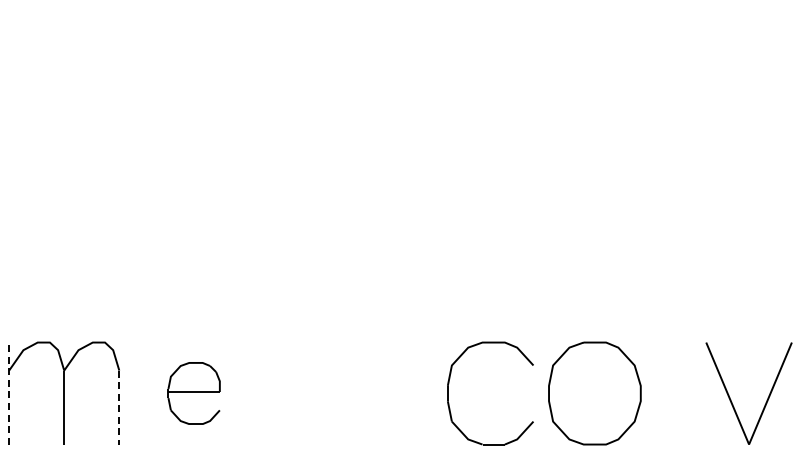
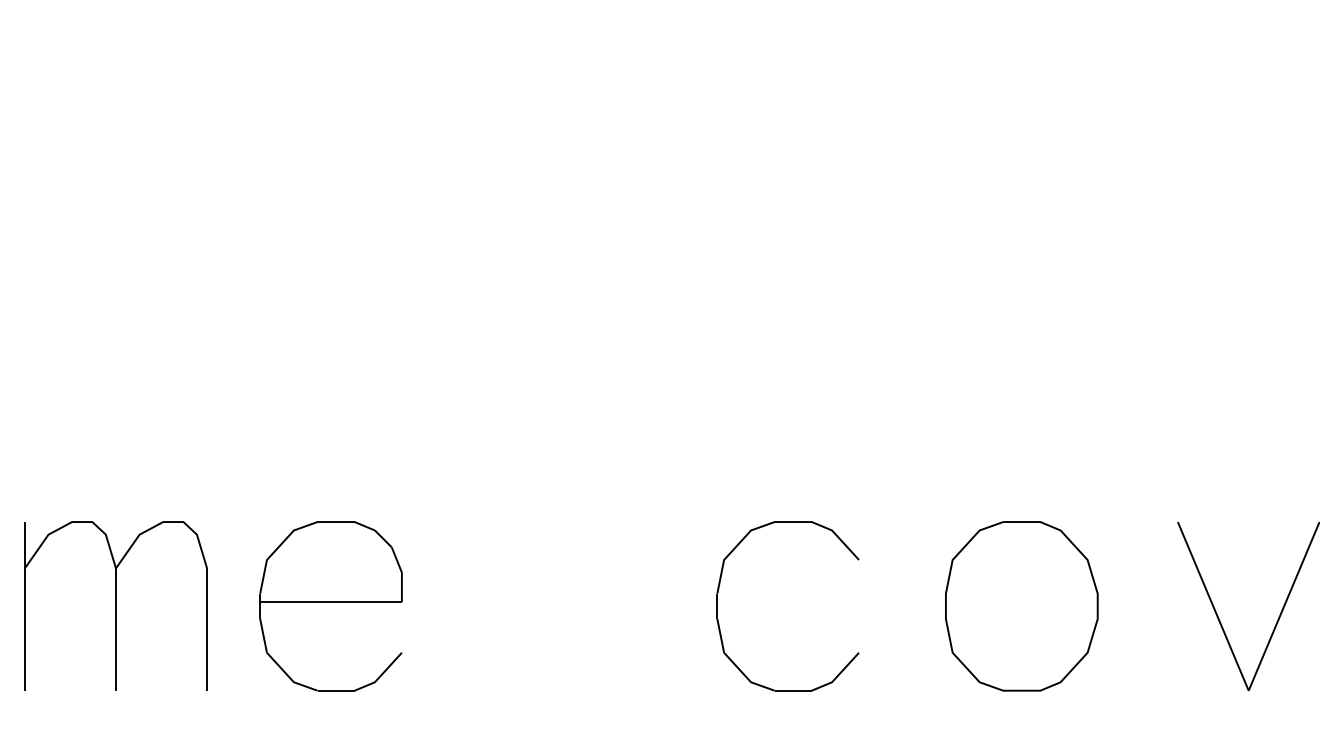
line: (9, 393) -> (25, 606), dashed -> solid
part: (193, 393) -> (329, 606), size x1.67
part: (448, 393) -> (718, 606), moved
part: (594, 393) -> (1021, 606), moved
line: (119, 407) -> (207, 629), dashed -> solid

